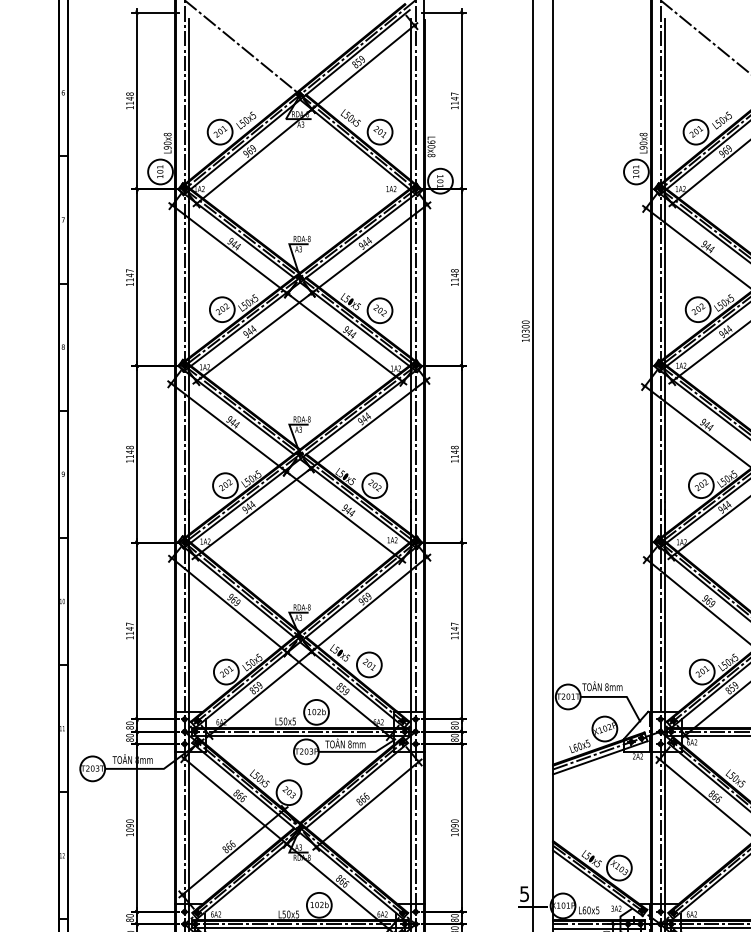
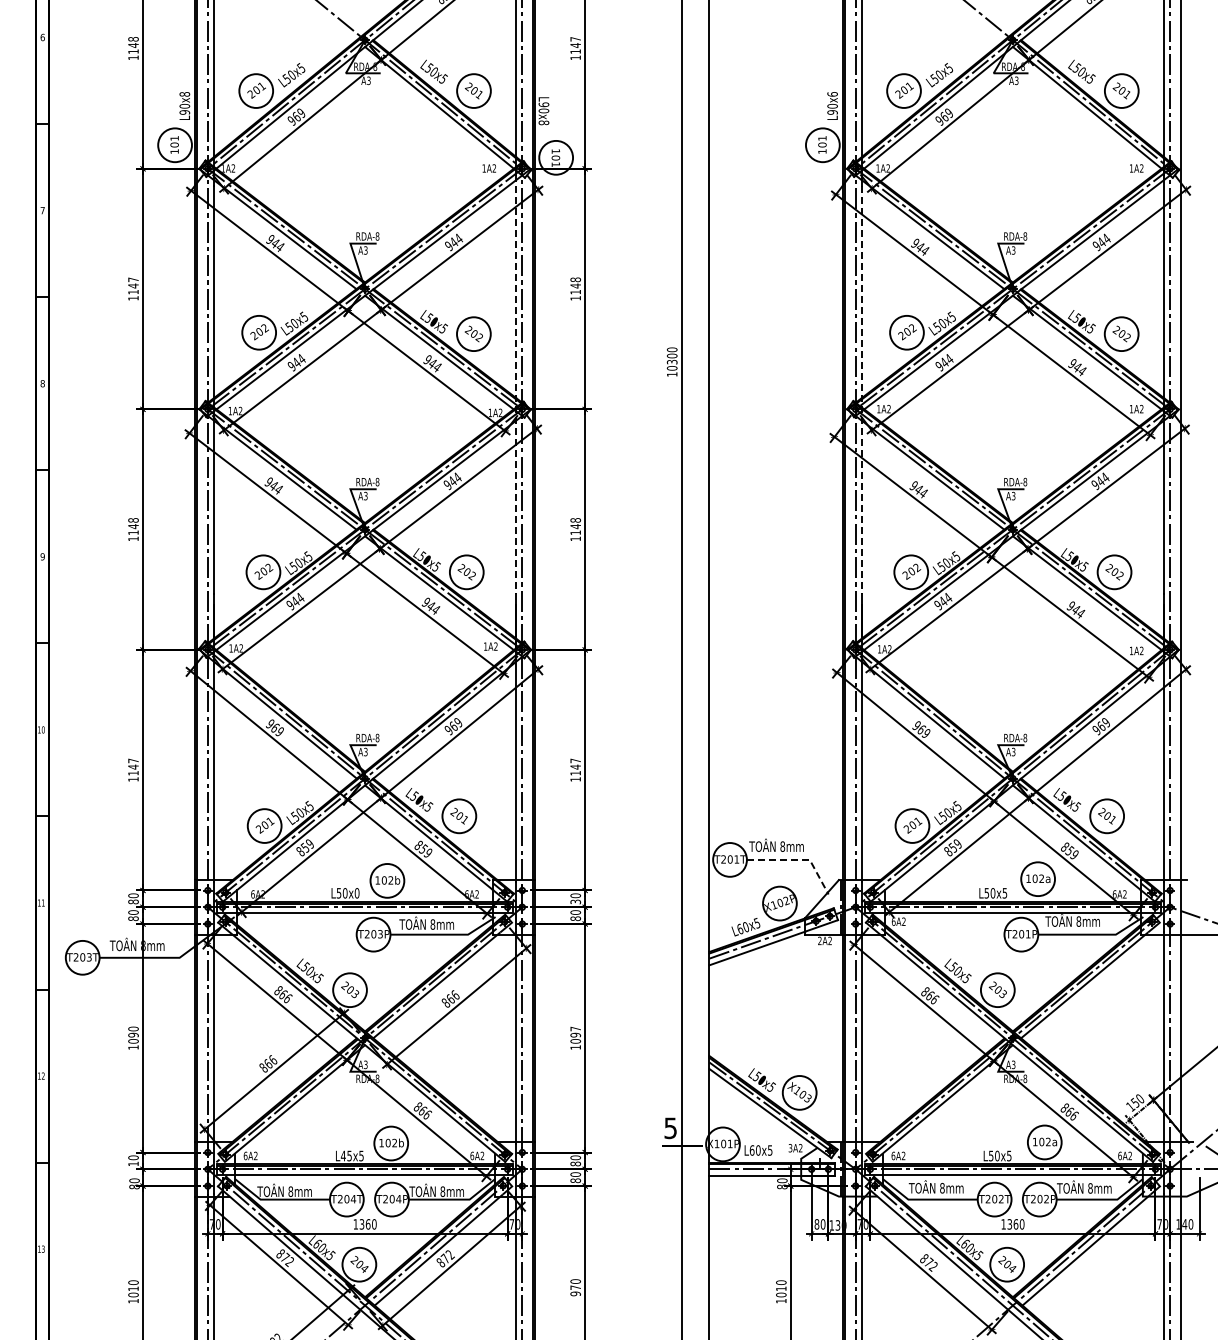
text: (643, 134) -> (832, 94), L90x8 -> L90x6
line: (411, 347) -> (516, 384), solid -> dashed
line: (664, 352) -> (861, 390), solid -> dashed
line: (618, 696) -> (798, 859), solid -> dashed
text: (293, 721) -> (356, 893), L50x5 -> L50x0
text: (454, 727) -> (575, 901), 80 -> 30
text: (454, 820) -> (575, 1028), 1090 -> 1097
text: (285, 914) -> (345, 1155), L50x5 -> L45x5
text: (130, 919) -> (133, 1163), 80 -> 10

